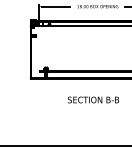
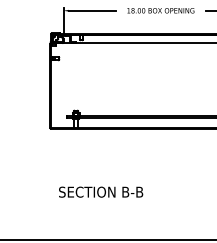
text: (93, 99) -> (101, 191), moved

